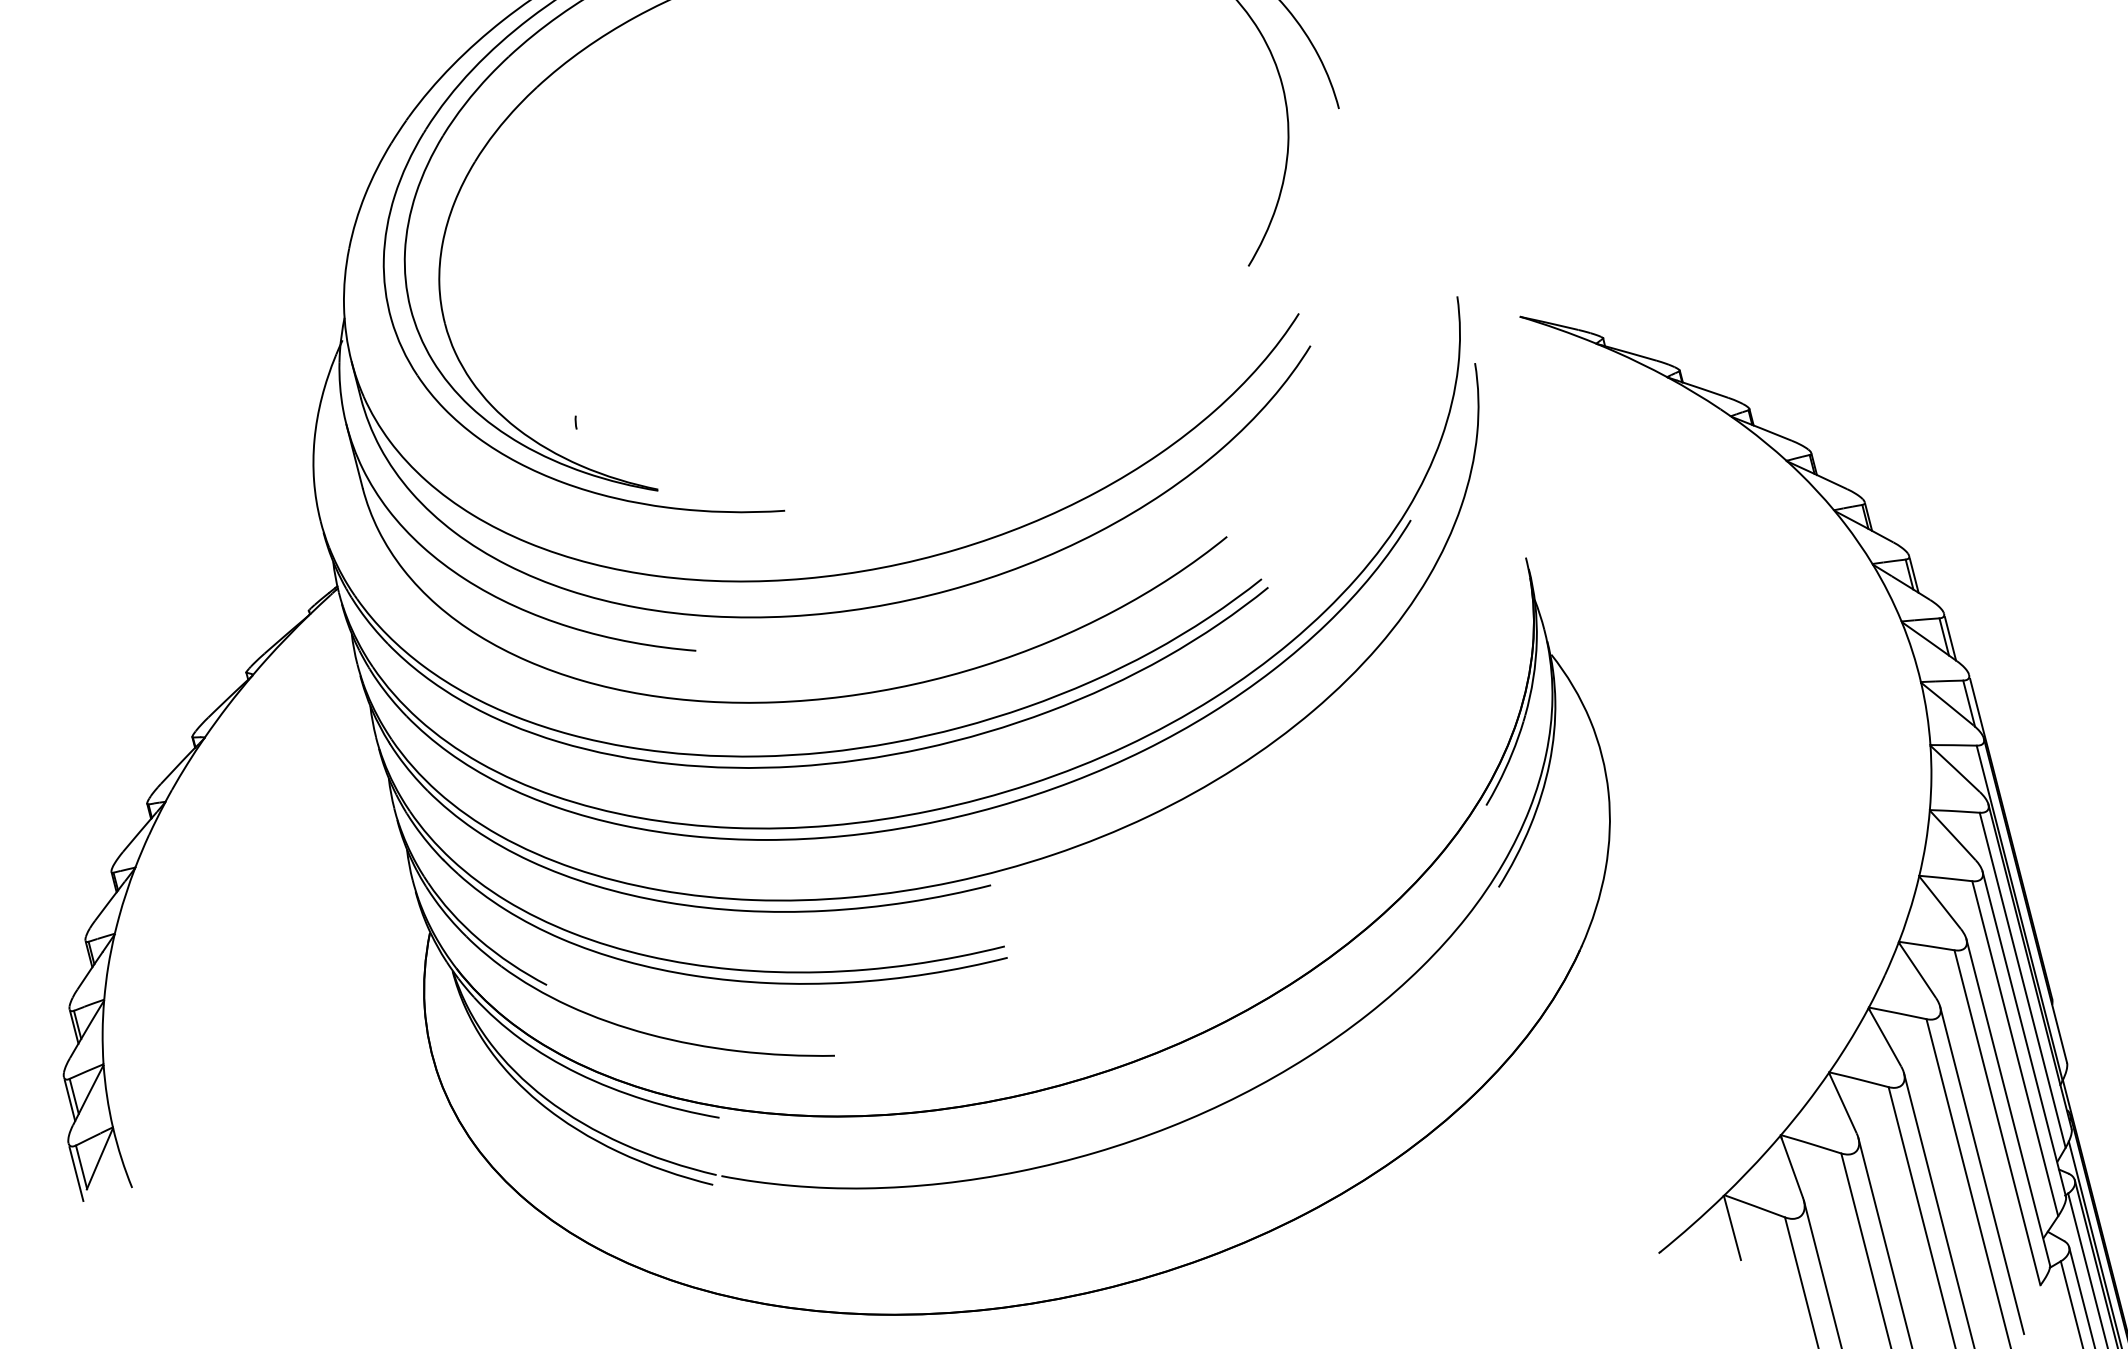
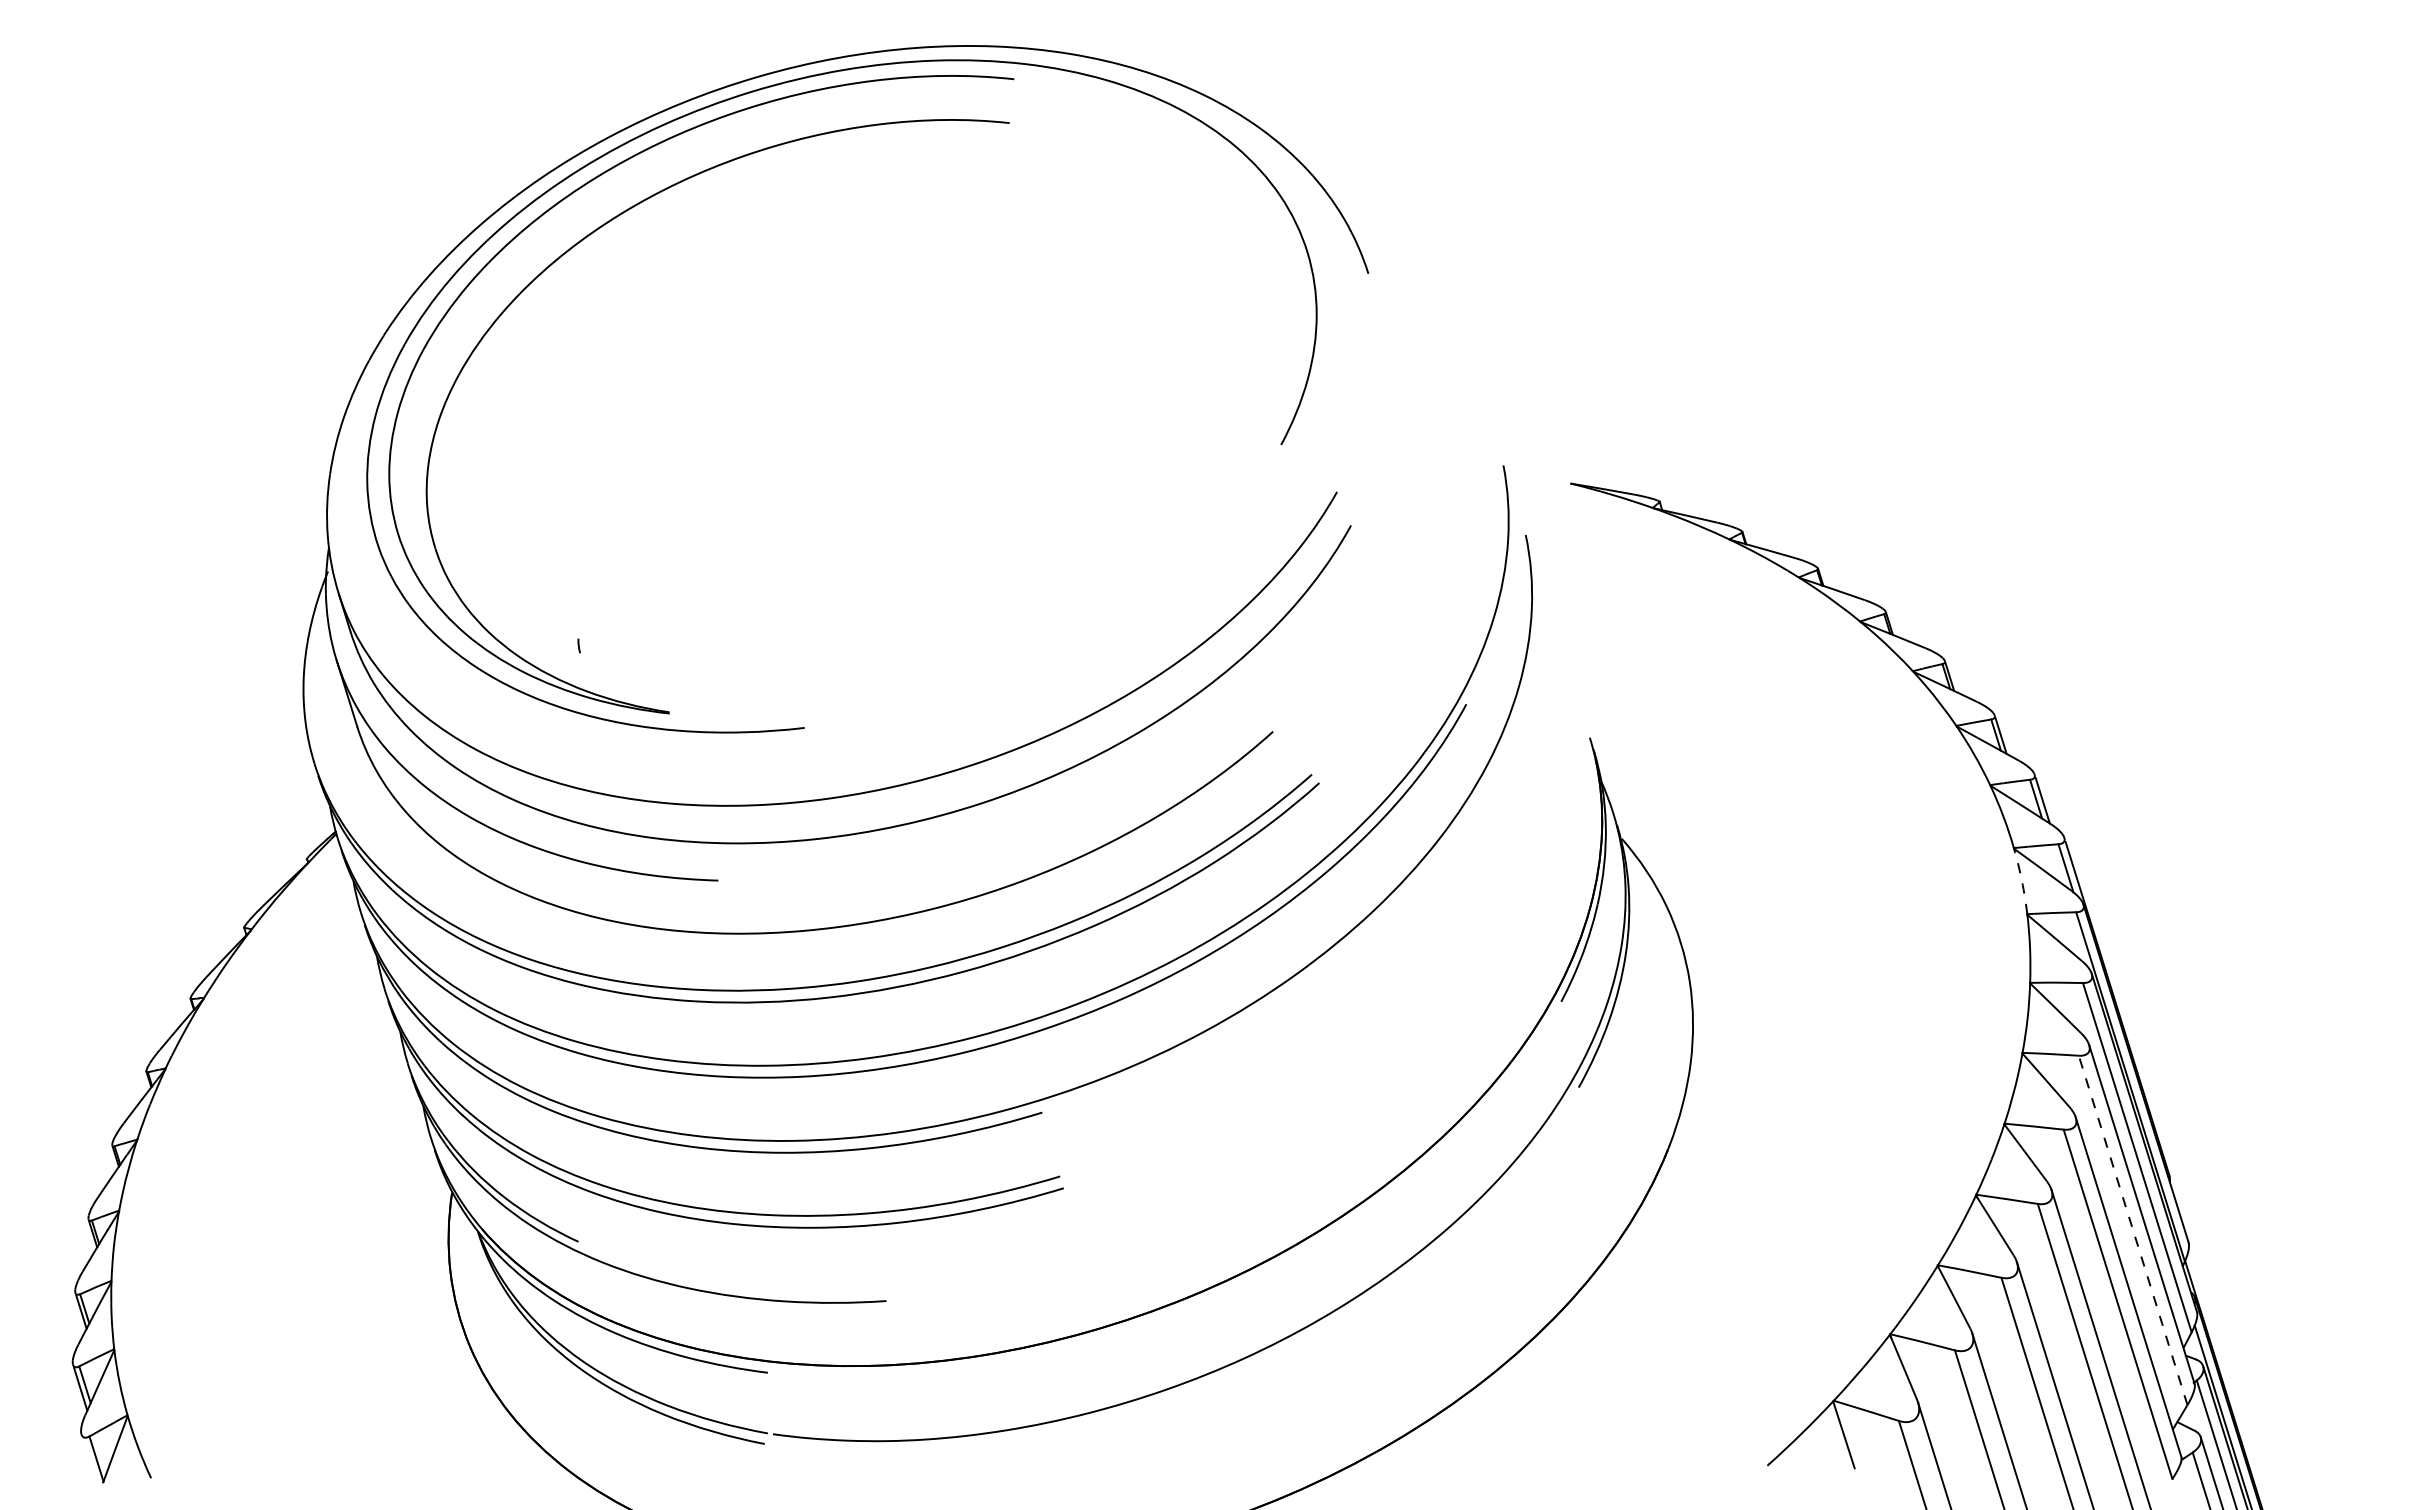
arc: (1926, 713) -> (2021, 881), solid -> dashed
line: (2015, 1048) -> (2133, 1230), solid -> dashed
line: (76, 1173) -> (91, 1466), removed

